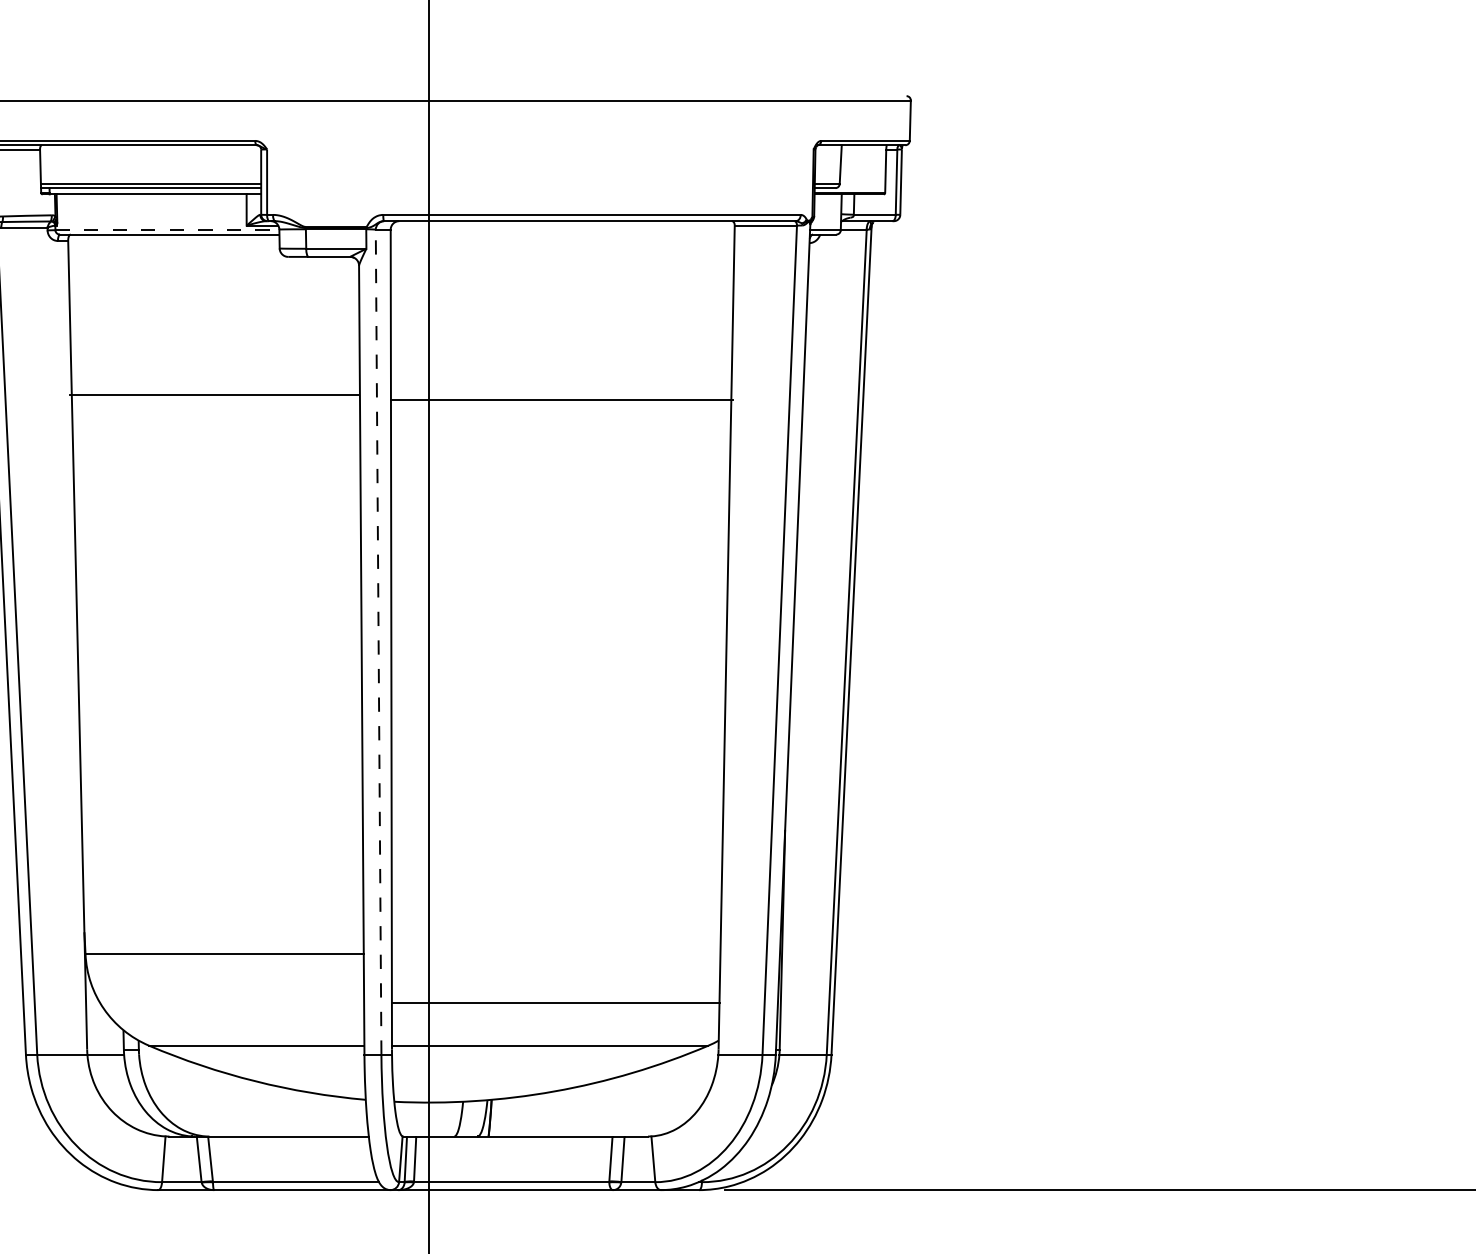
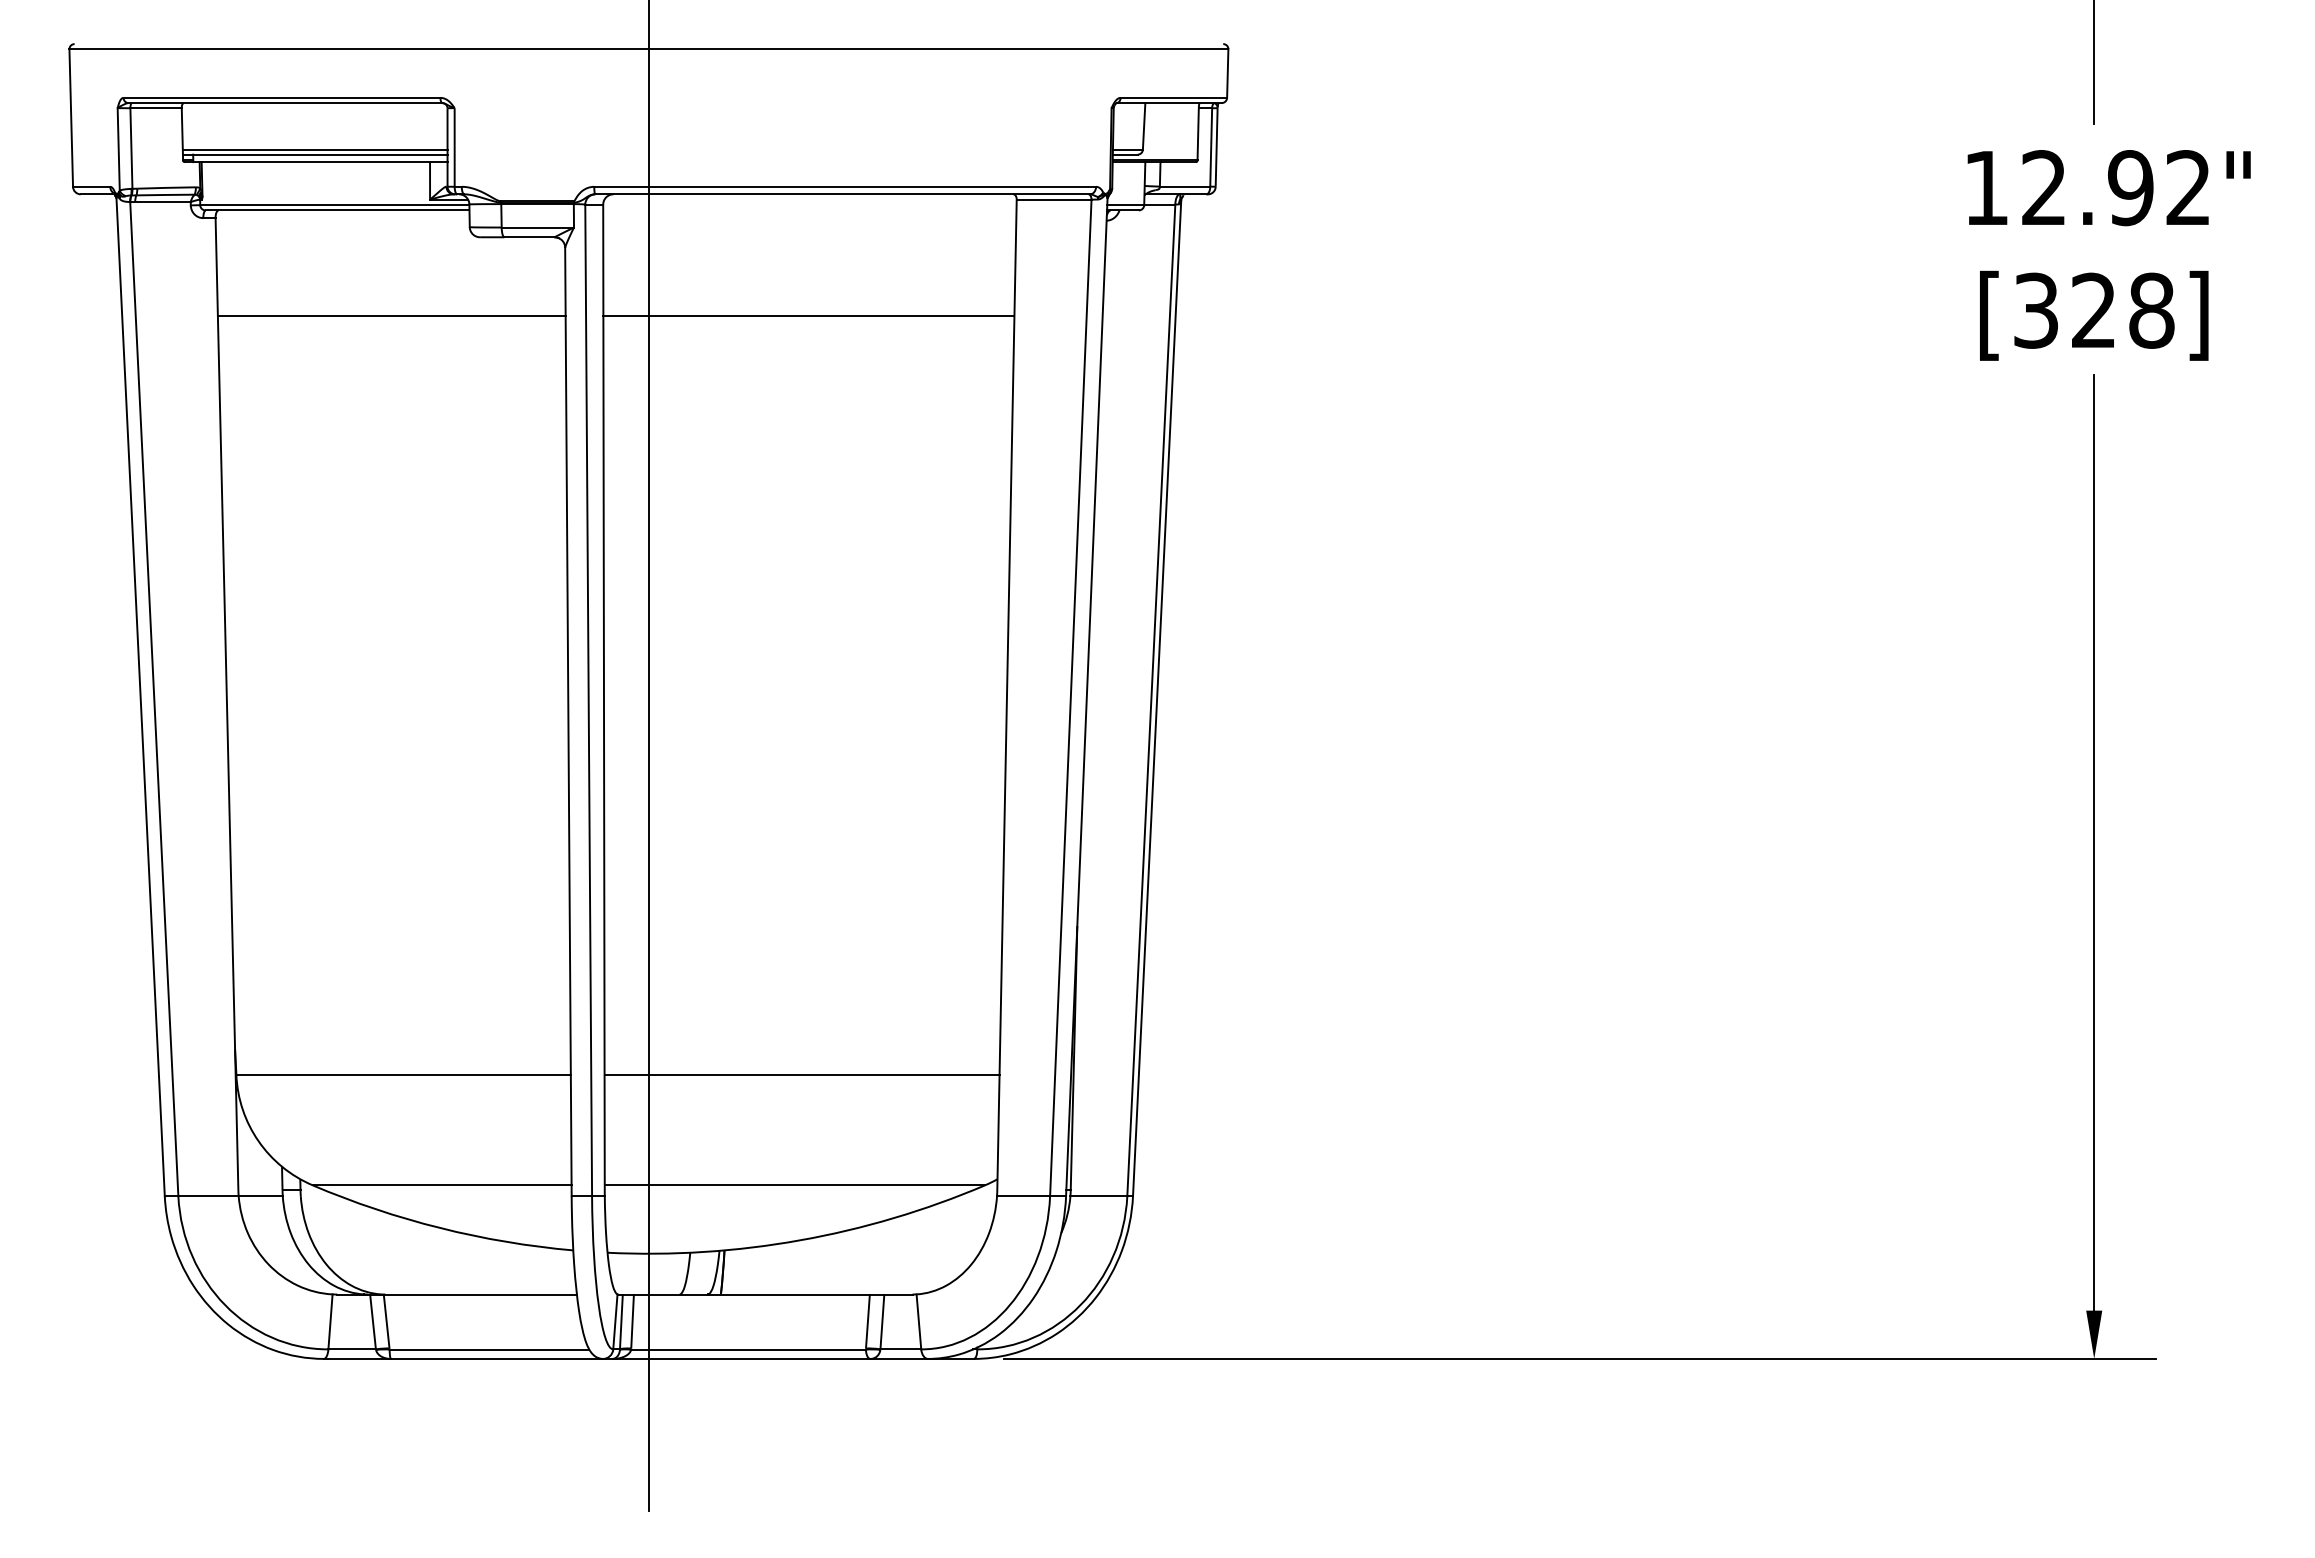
line: (167, 230) -> (334, 205), dashed -> solid
line: (214, 395) -> (391, 315), moved
line: (561, 399) -> (808, 315), moved
line: (378, 642) -> (588, 700), dashed -> solid
line: (555, 1003) -> (801, 1075), moved

